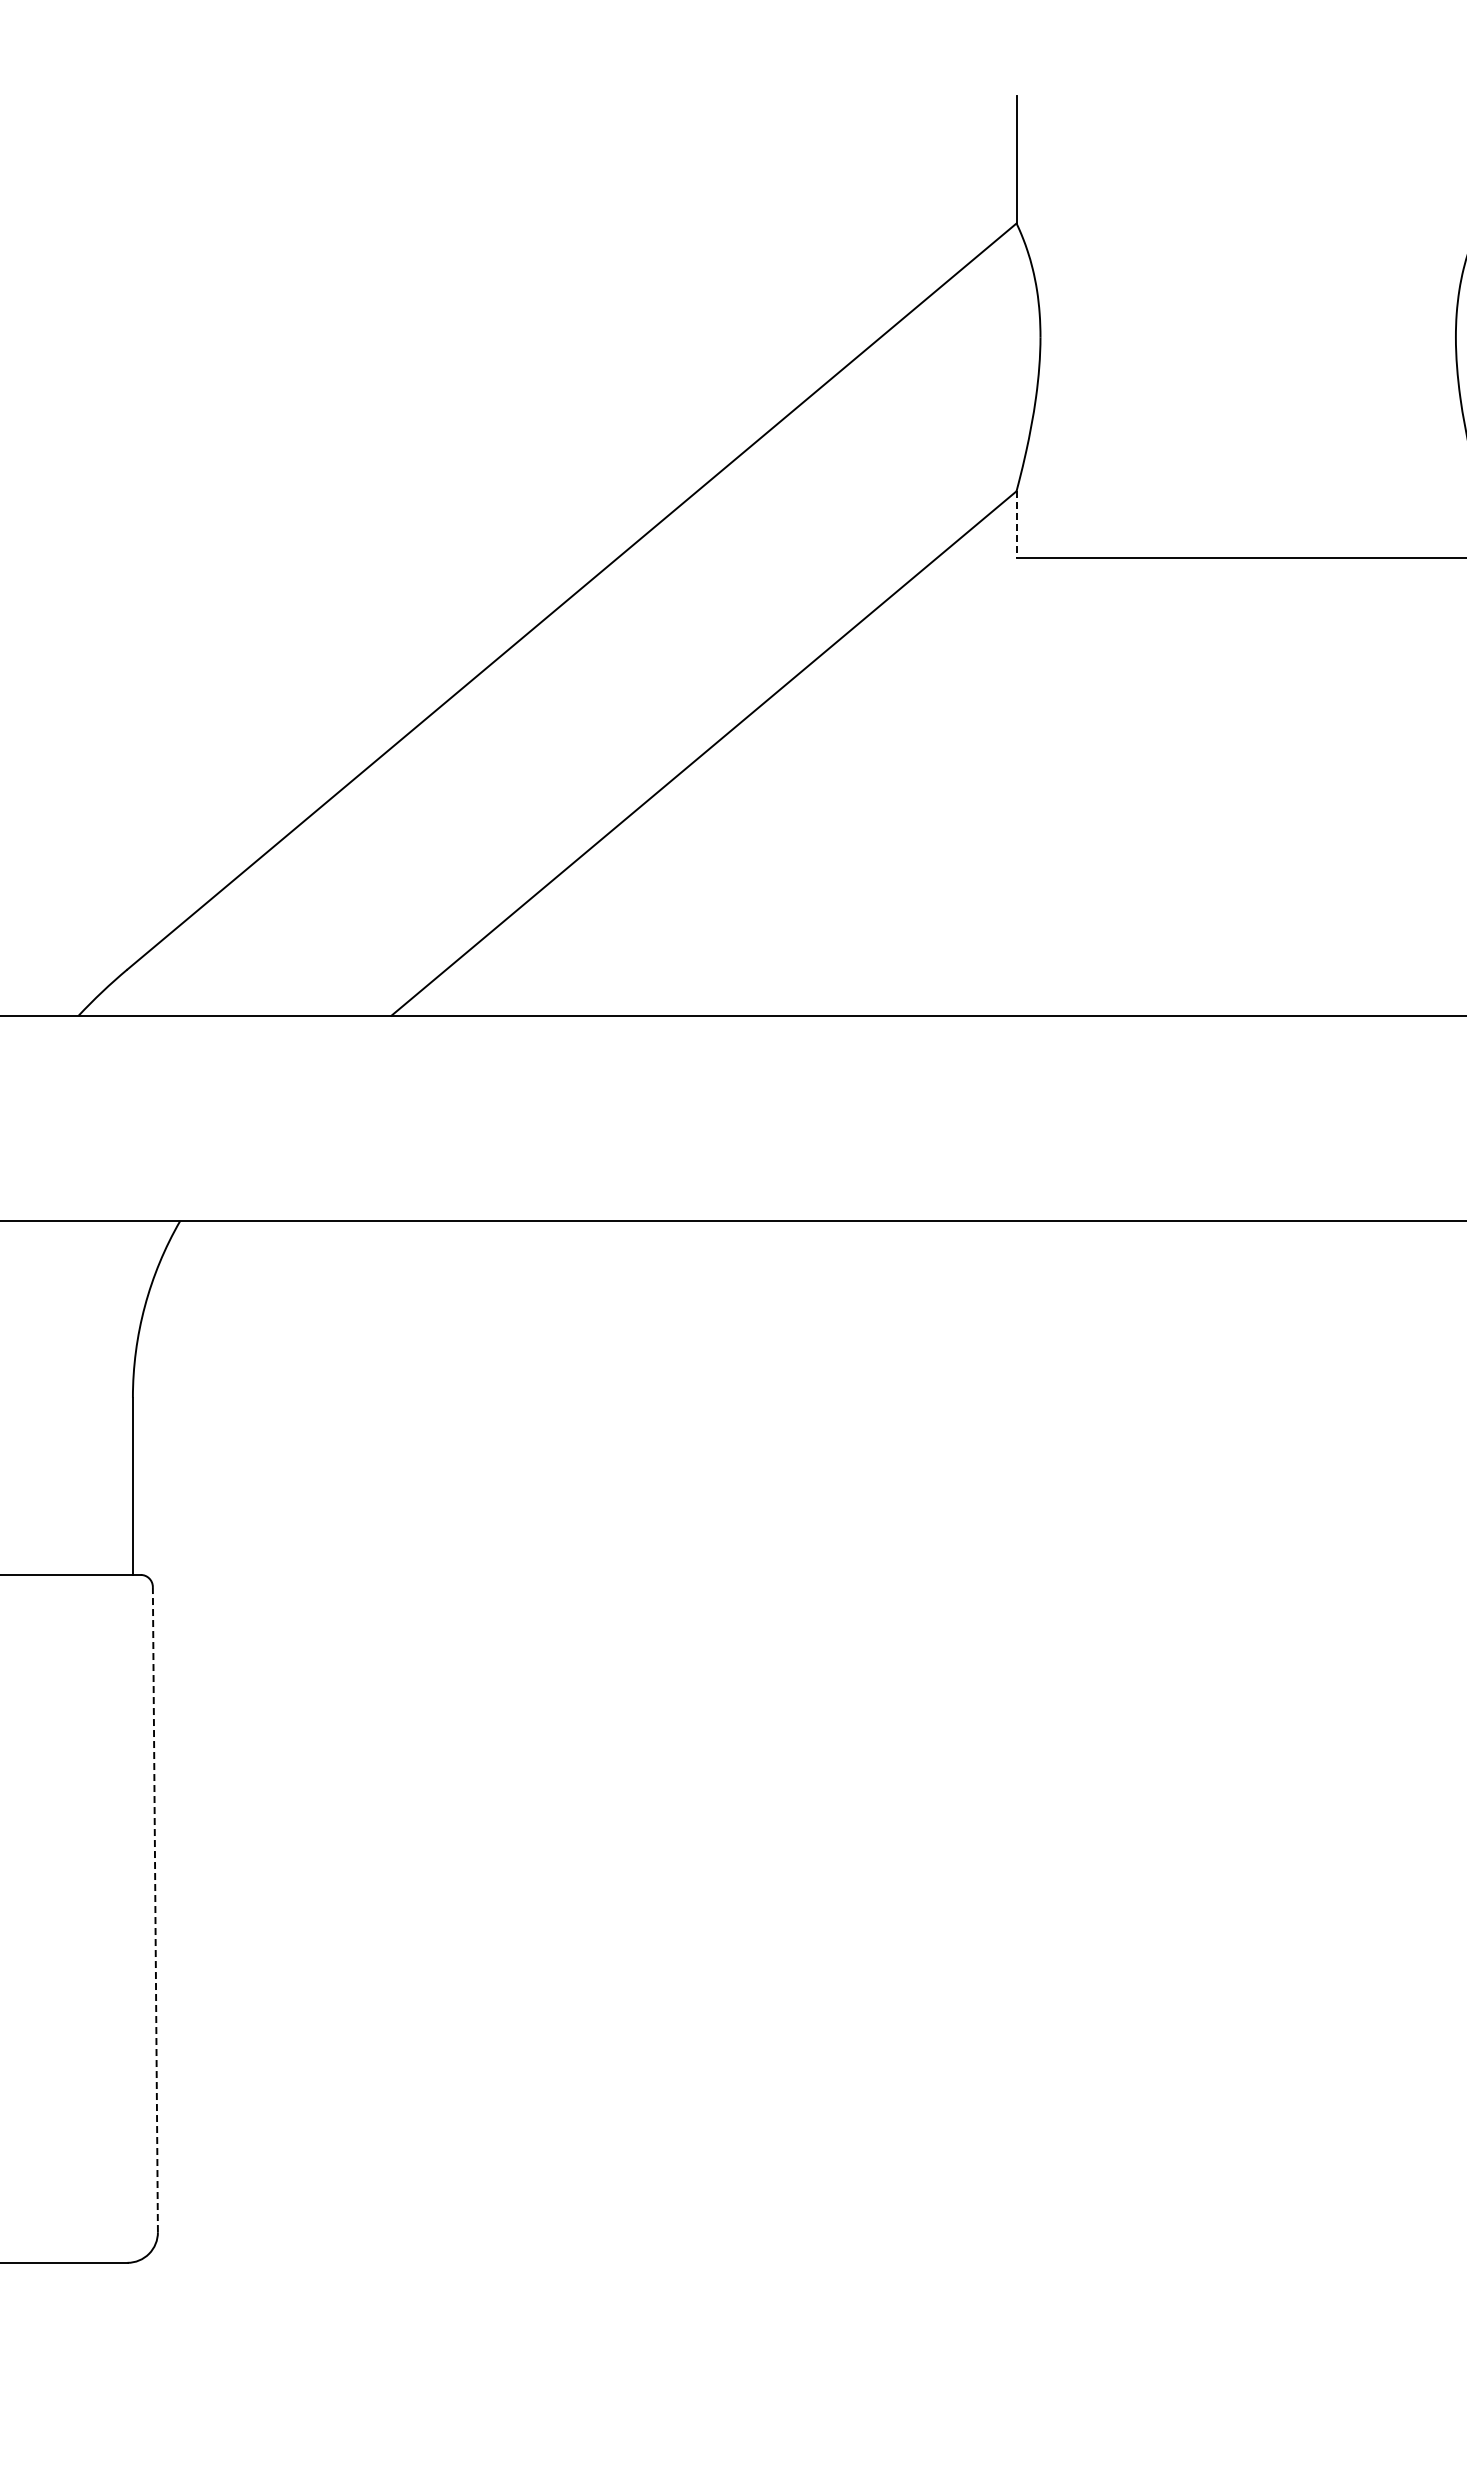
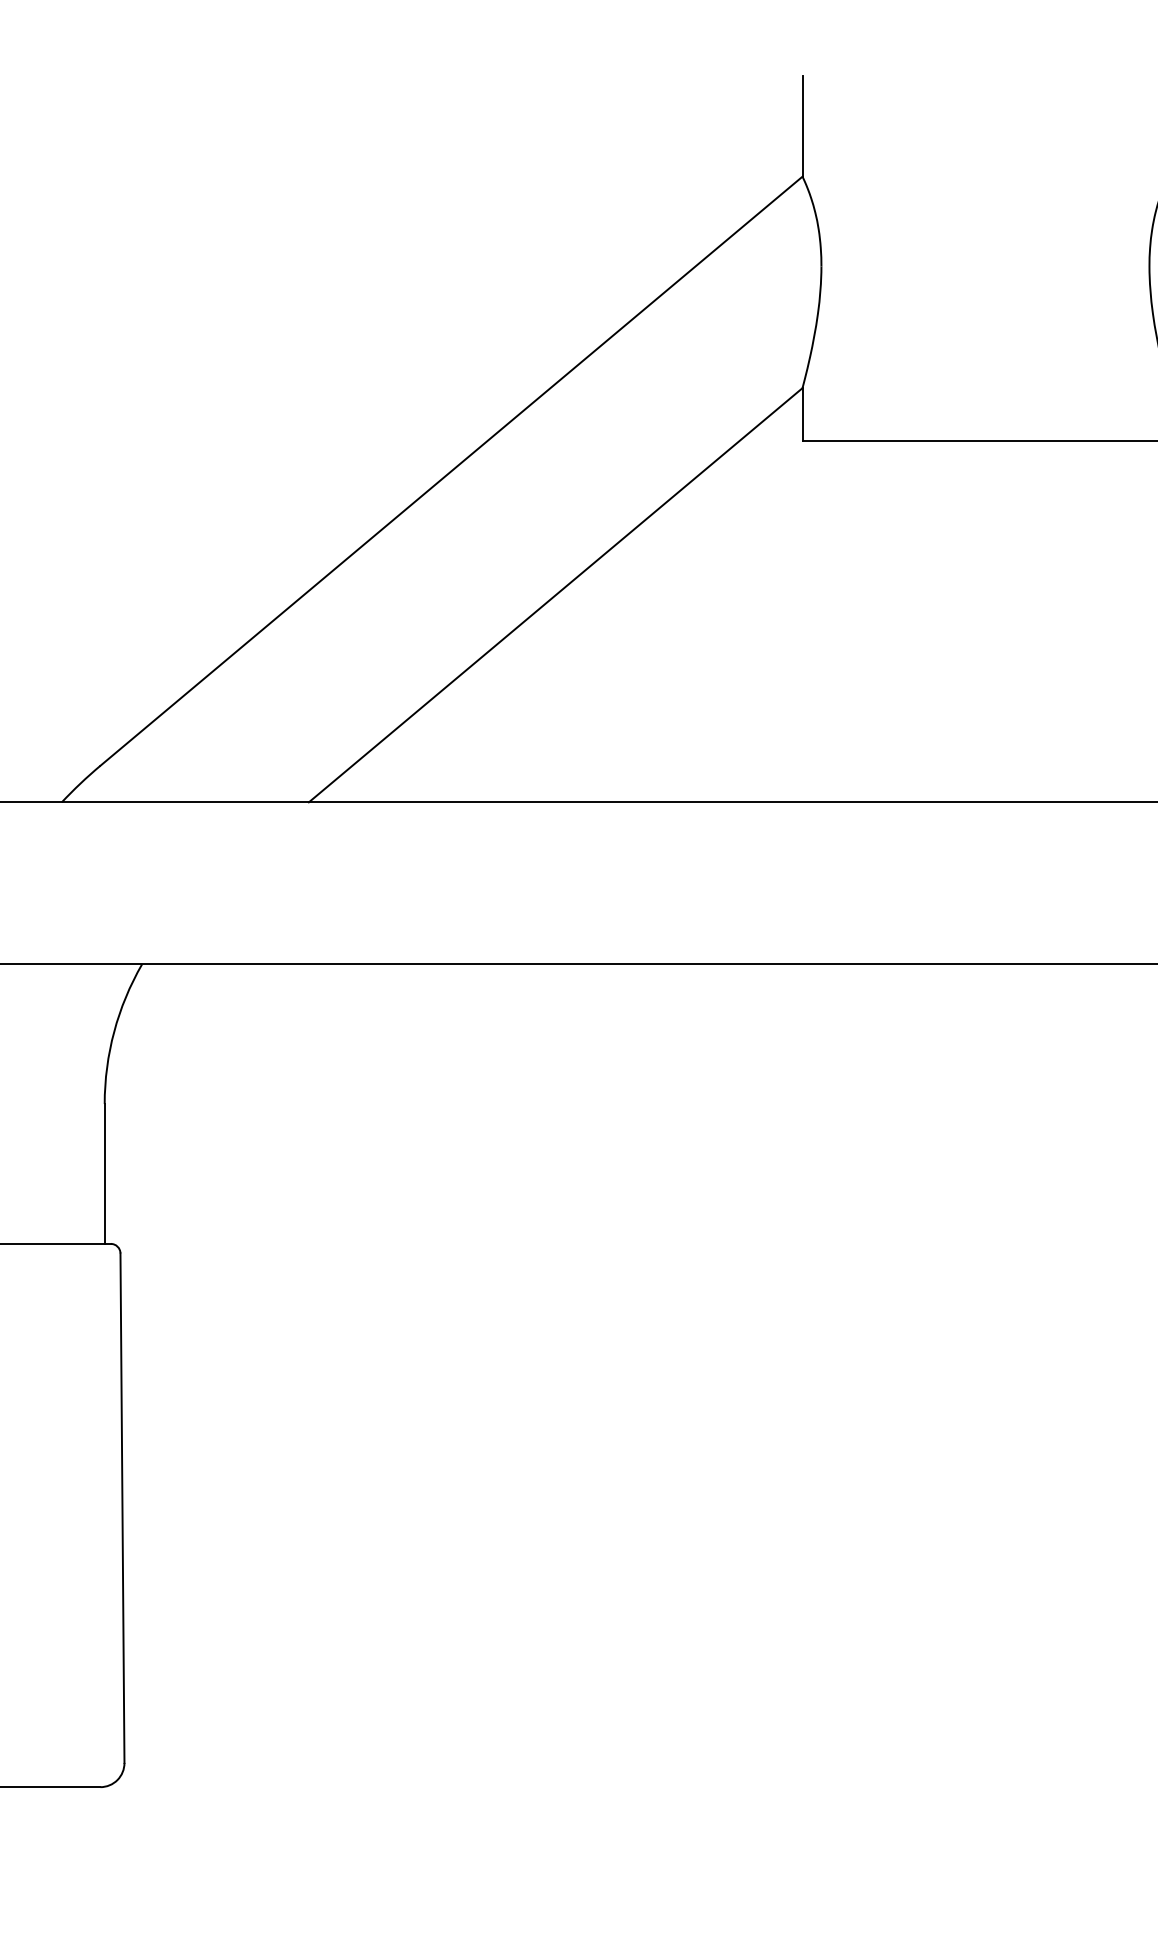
line: (1016, 525) -> (802, 415), dashed -> solid
line: (155, 1909) -> (122, 1508), dashed -> solid

